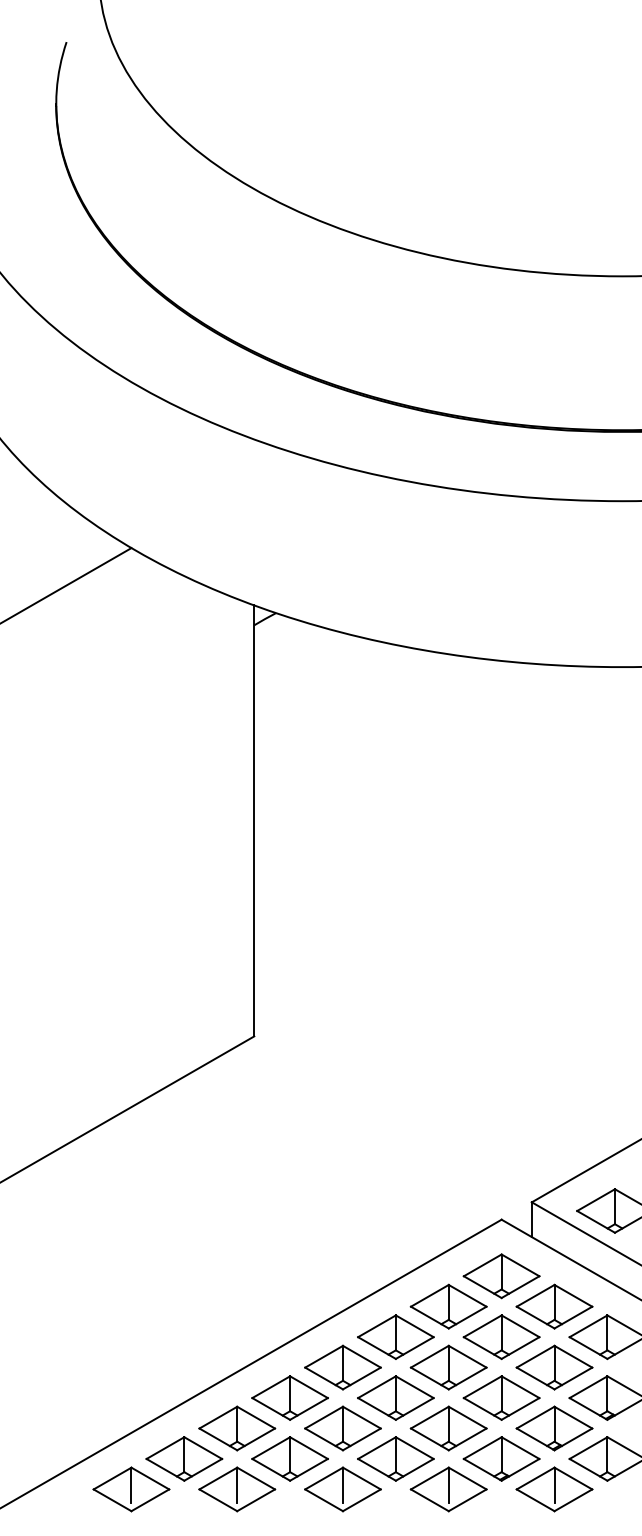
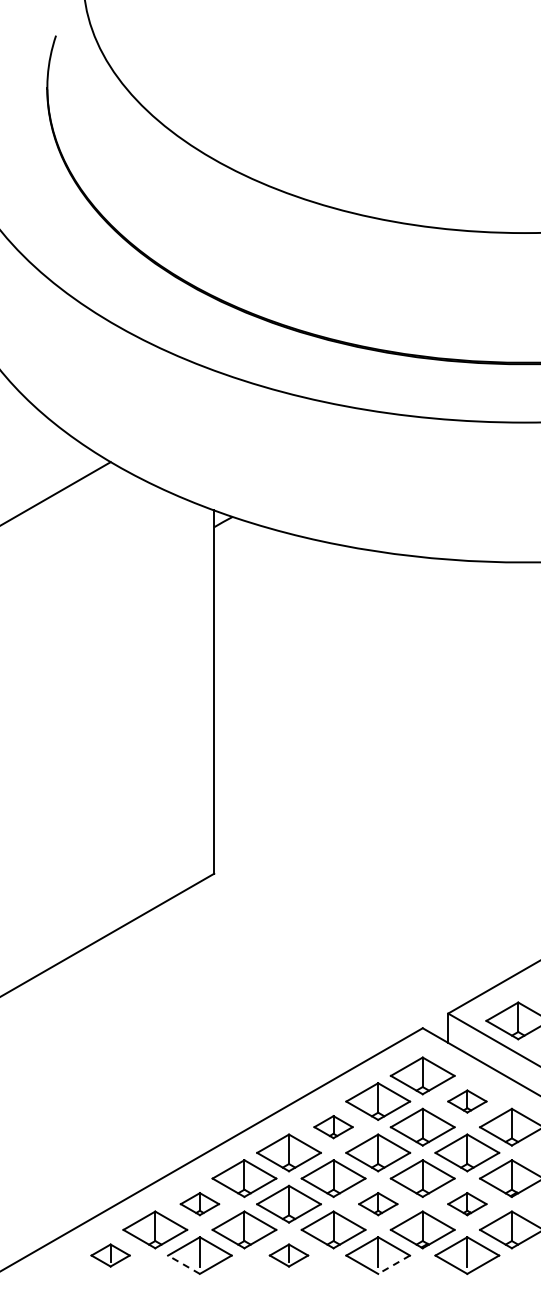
part: (554, 1306) -> (467, 1101), size x0.6
part: (395, 1336) -> (333, 1126), size x0.6
part: (236, 1427) -> (199, 1203), size x0.6
part: (449, 1427) -> (378, 1203), size x0.6
part: (554, 1427) -> (467, 1203), size x0.6
part: (131, 1489) -> (110, 1255), size x0.6
part: (342, 1489) -> (288, 1255), size x0.6
line: (217, 1500) -> (183, 1264), solid -> dashed
line: (466, 1501) -> (393, 1265), solid -> dashed

